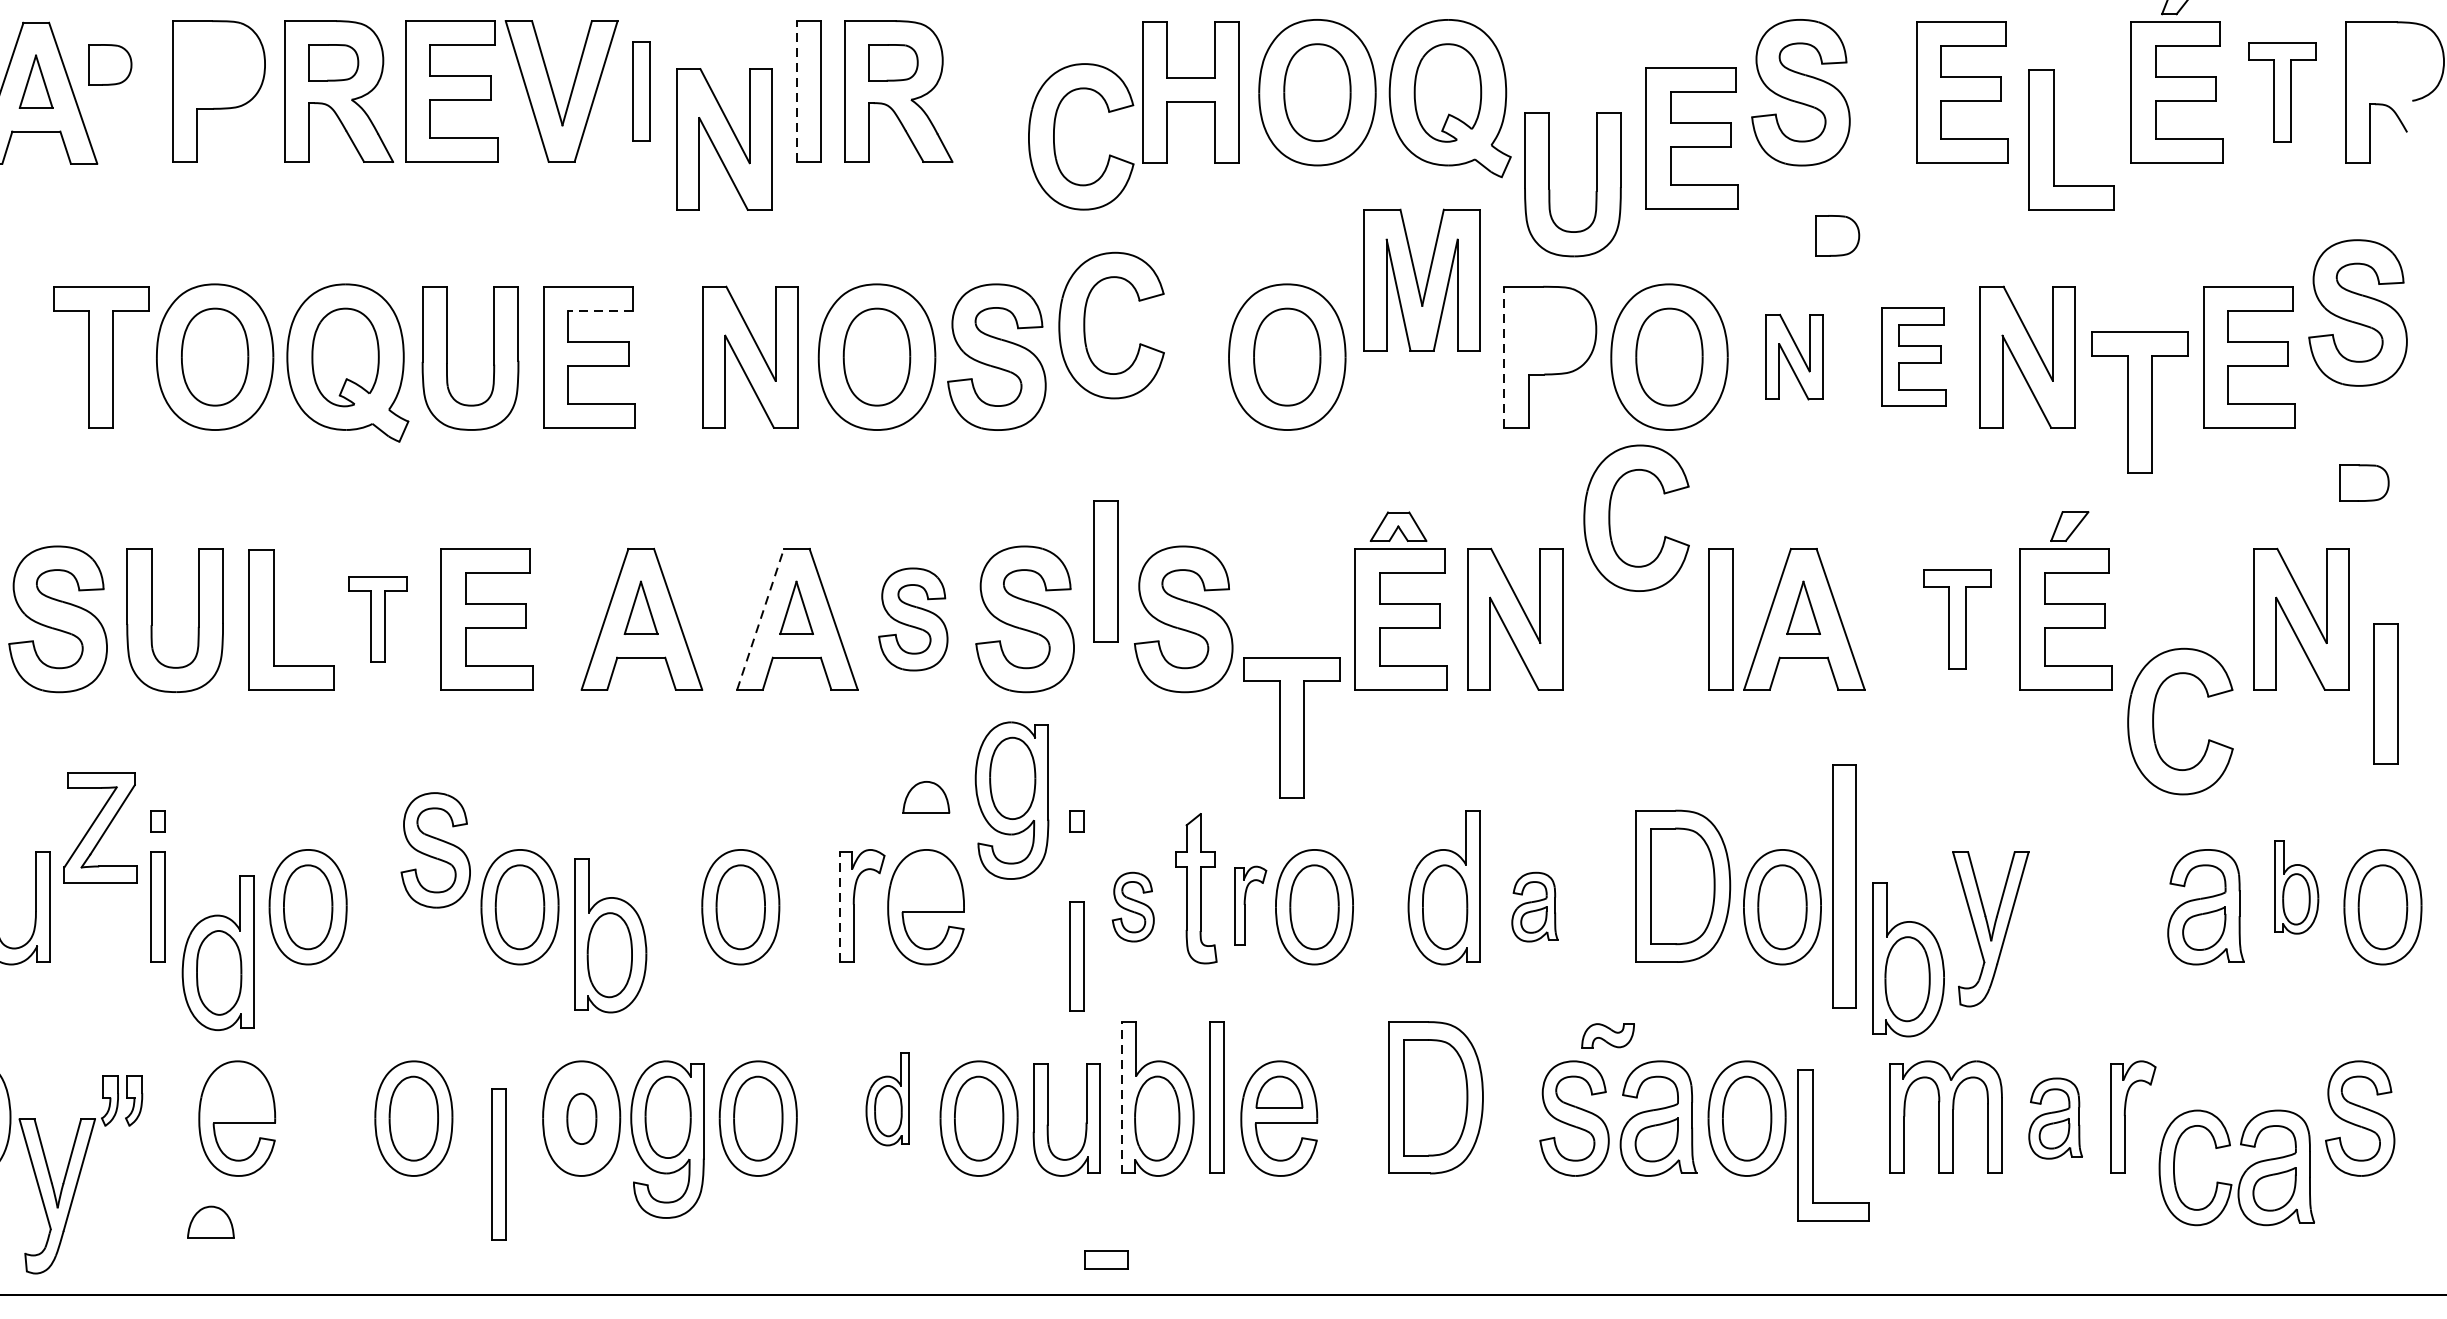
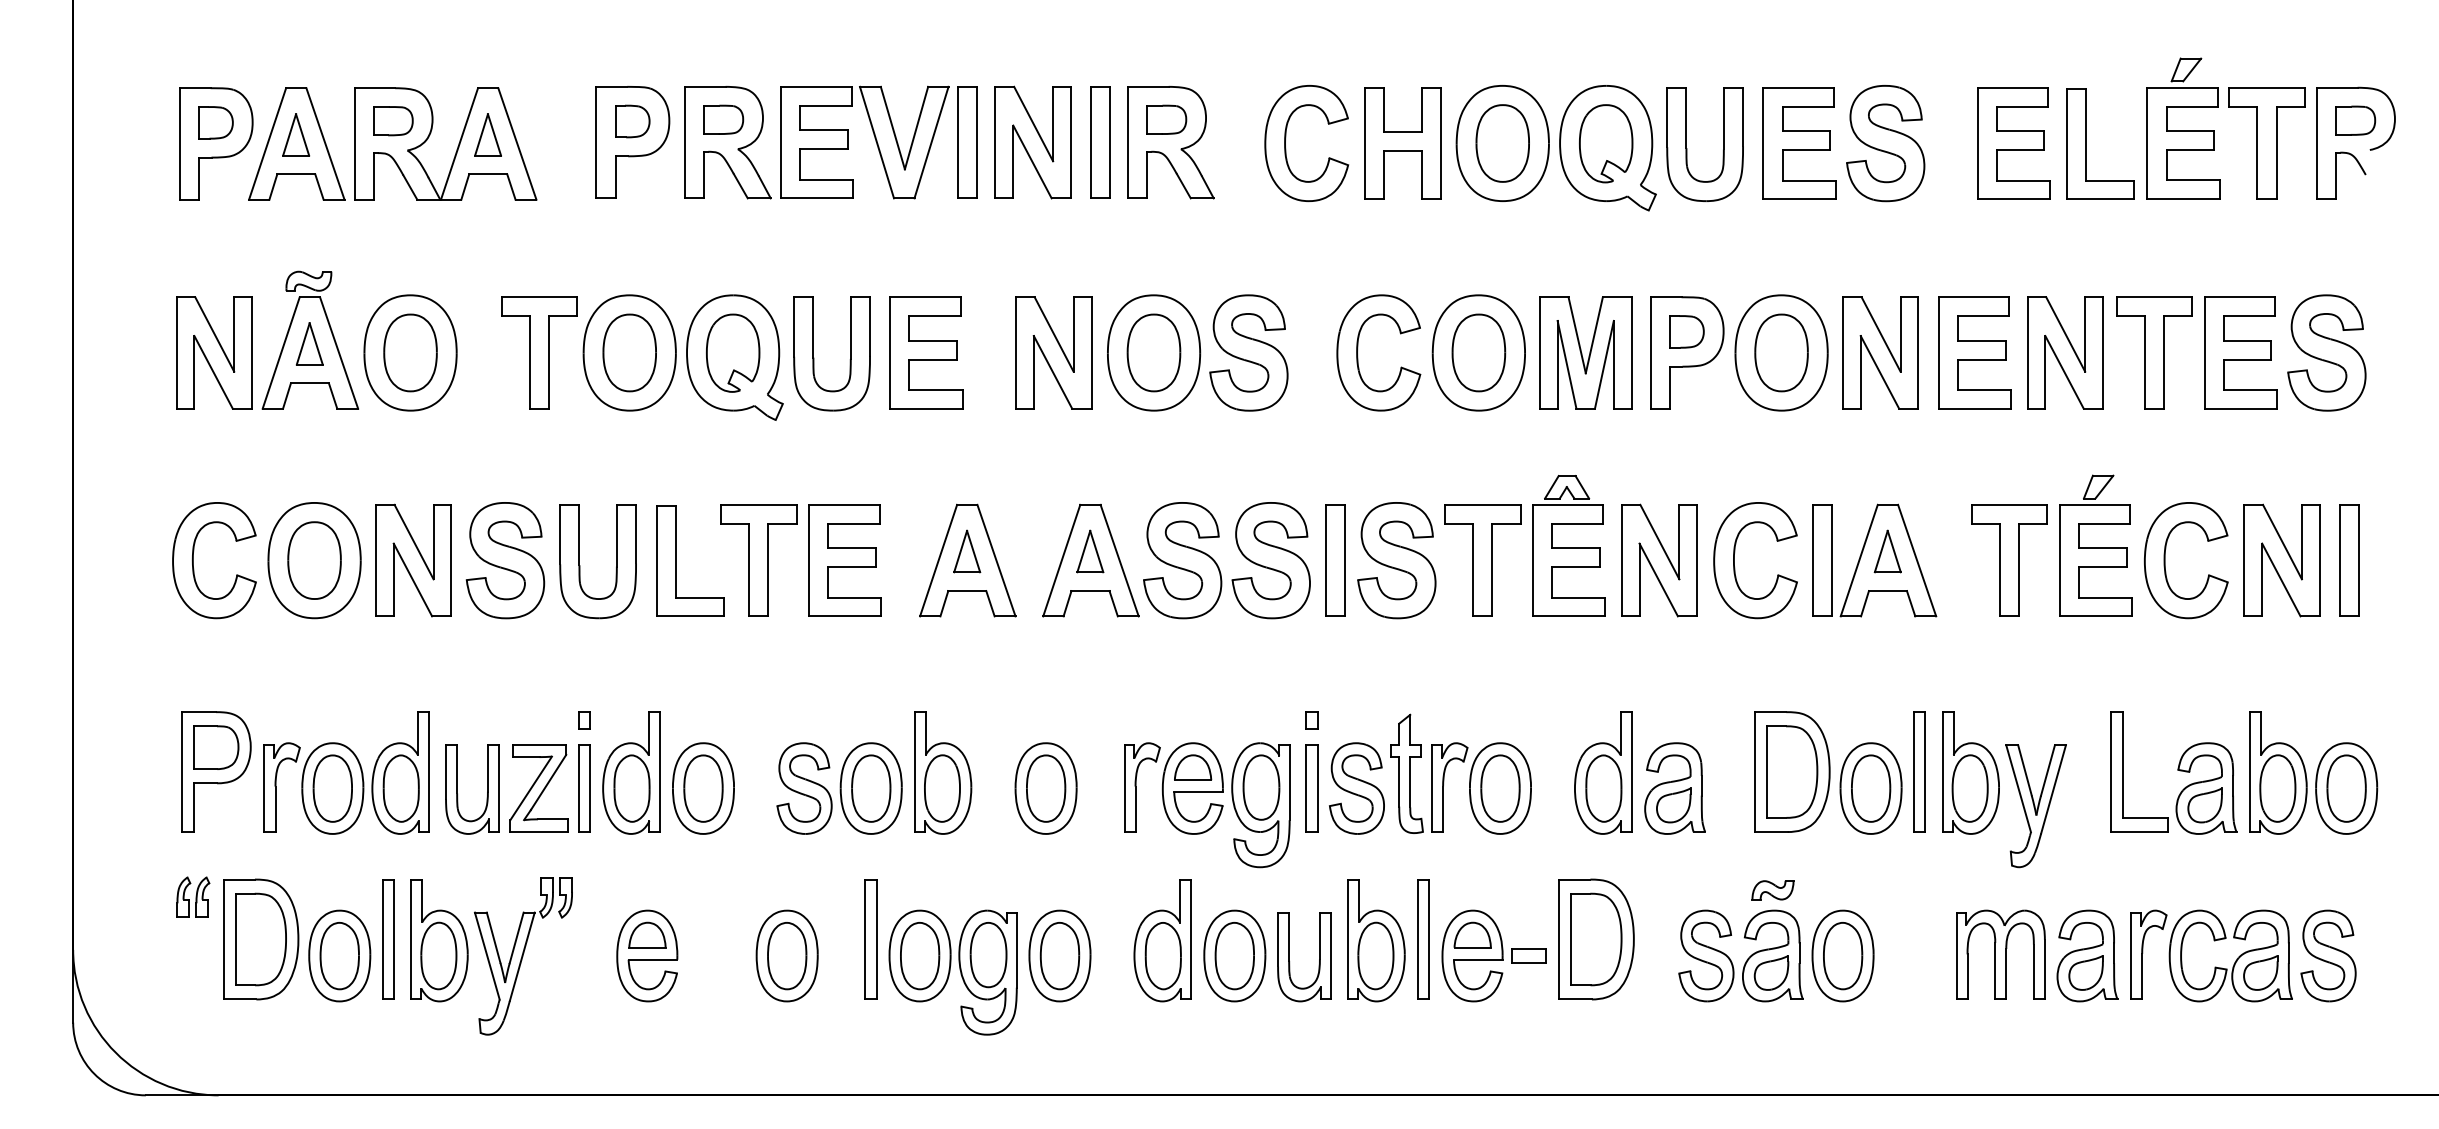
part: (109, 64) -> (632, 121), moved
part: (641, 91) -> (967, 142), size x1.43
line: (796, 91) -> (1090, 142), dashed -> solid
part: (2281, 92) -> (2266, 143), size x1.43
part: (1692, 138) -> (1799, 143), moved
part: (723, 139) -> (1032, 142), moved
part: (2054, 139) -> (2086, 143), moved
part: (1055, 143) -> (1286, 148), moved
part: (1550, 189) -> (1687, 148), moved
part: (1837, 235) -> (1686, 331), moved
part: (1421, 279) -> (1585, 352), moved
line: (601, 311) -> (935, 316), dashed -> solid
part: (2357, 312) -> (2326, 352), moved
part: (1086, 321) -> (1358, 349), moved
line: (1503, 356) -> (1650, 352), dashed -> solid
part: (1794, 356) -> (1880, 352), size x1.67
part: (1913, 356) -> (1974, 352), size x1.43
part: (2140, 402) -> (2154, 352), moved
part: (2363, 482) -> (2355, 120), moved
part: (1610, 518) -> (1734, 560), moved
part: (1106, 571) -> (1335, 560), moved
part: (377, 619) -> (758, 560), size x1.67
line: (760, 619) -> (1061, 560), dashed -> solid
part: (913, 619) -> (1182, 560), size x1.43
part: (1957, 619) -> (2009, 560), size x1.43
part: (2386, 693) -> (2349, 560), moved
part: (2154, 721) -> (2165, 560), moved
part: (1291, 727) -> (1482, 560), moved
part: (926, 797) -> (1193, 767), moved
part: (1011, 801) -> (1260, 805), moved
part: (99, 827) -> (538, 788), moved
part: (435, 850) -> (804, 788), moved
part: (1843, 885) -> (1919, 771), size x0.62
part: (2296, 886) -> (2278, 772), size x1.67
part: (1250, 905) -> (1449, 787), size x1.43
line: (839, 907) -> (1124, 788), dashed -> solid
part: (1132, 907) -> (1356, 788), size x1.67
part: (1534, 907) -> (1674, 788), size x1.67
part: (611, 934) -> (943, 772), moved
part: (218, 952) -> (631, 772), moved
part: (1075, 956) -> (1311, 788), moved
part: (1908, 958) -> (1970, 772), moved
part: (1607, 1035) -> (1772, 890), moved
line: (1122, 1097) -> (1348, 939), dashed -> solid
part: (887, 1099) -> (1162, 940), size x1.67
part: (2055, 1117) -> (2087, 955), size x1.43
part: (582, 1119) -> (920, 956), size x1.67
part: (1813, 1144) -> (2123, 771), moved
part: (498, 1164) -> (870, 939), moved
part: (2242, 1173) -> (2235, 960), moved
part: (80, 1174) -> (523, 956), moved
part: (210, 1221) -> (647, 934), moved
part: (1106, 1259) -> (1528, 955), moved

